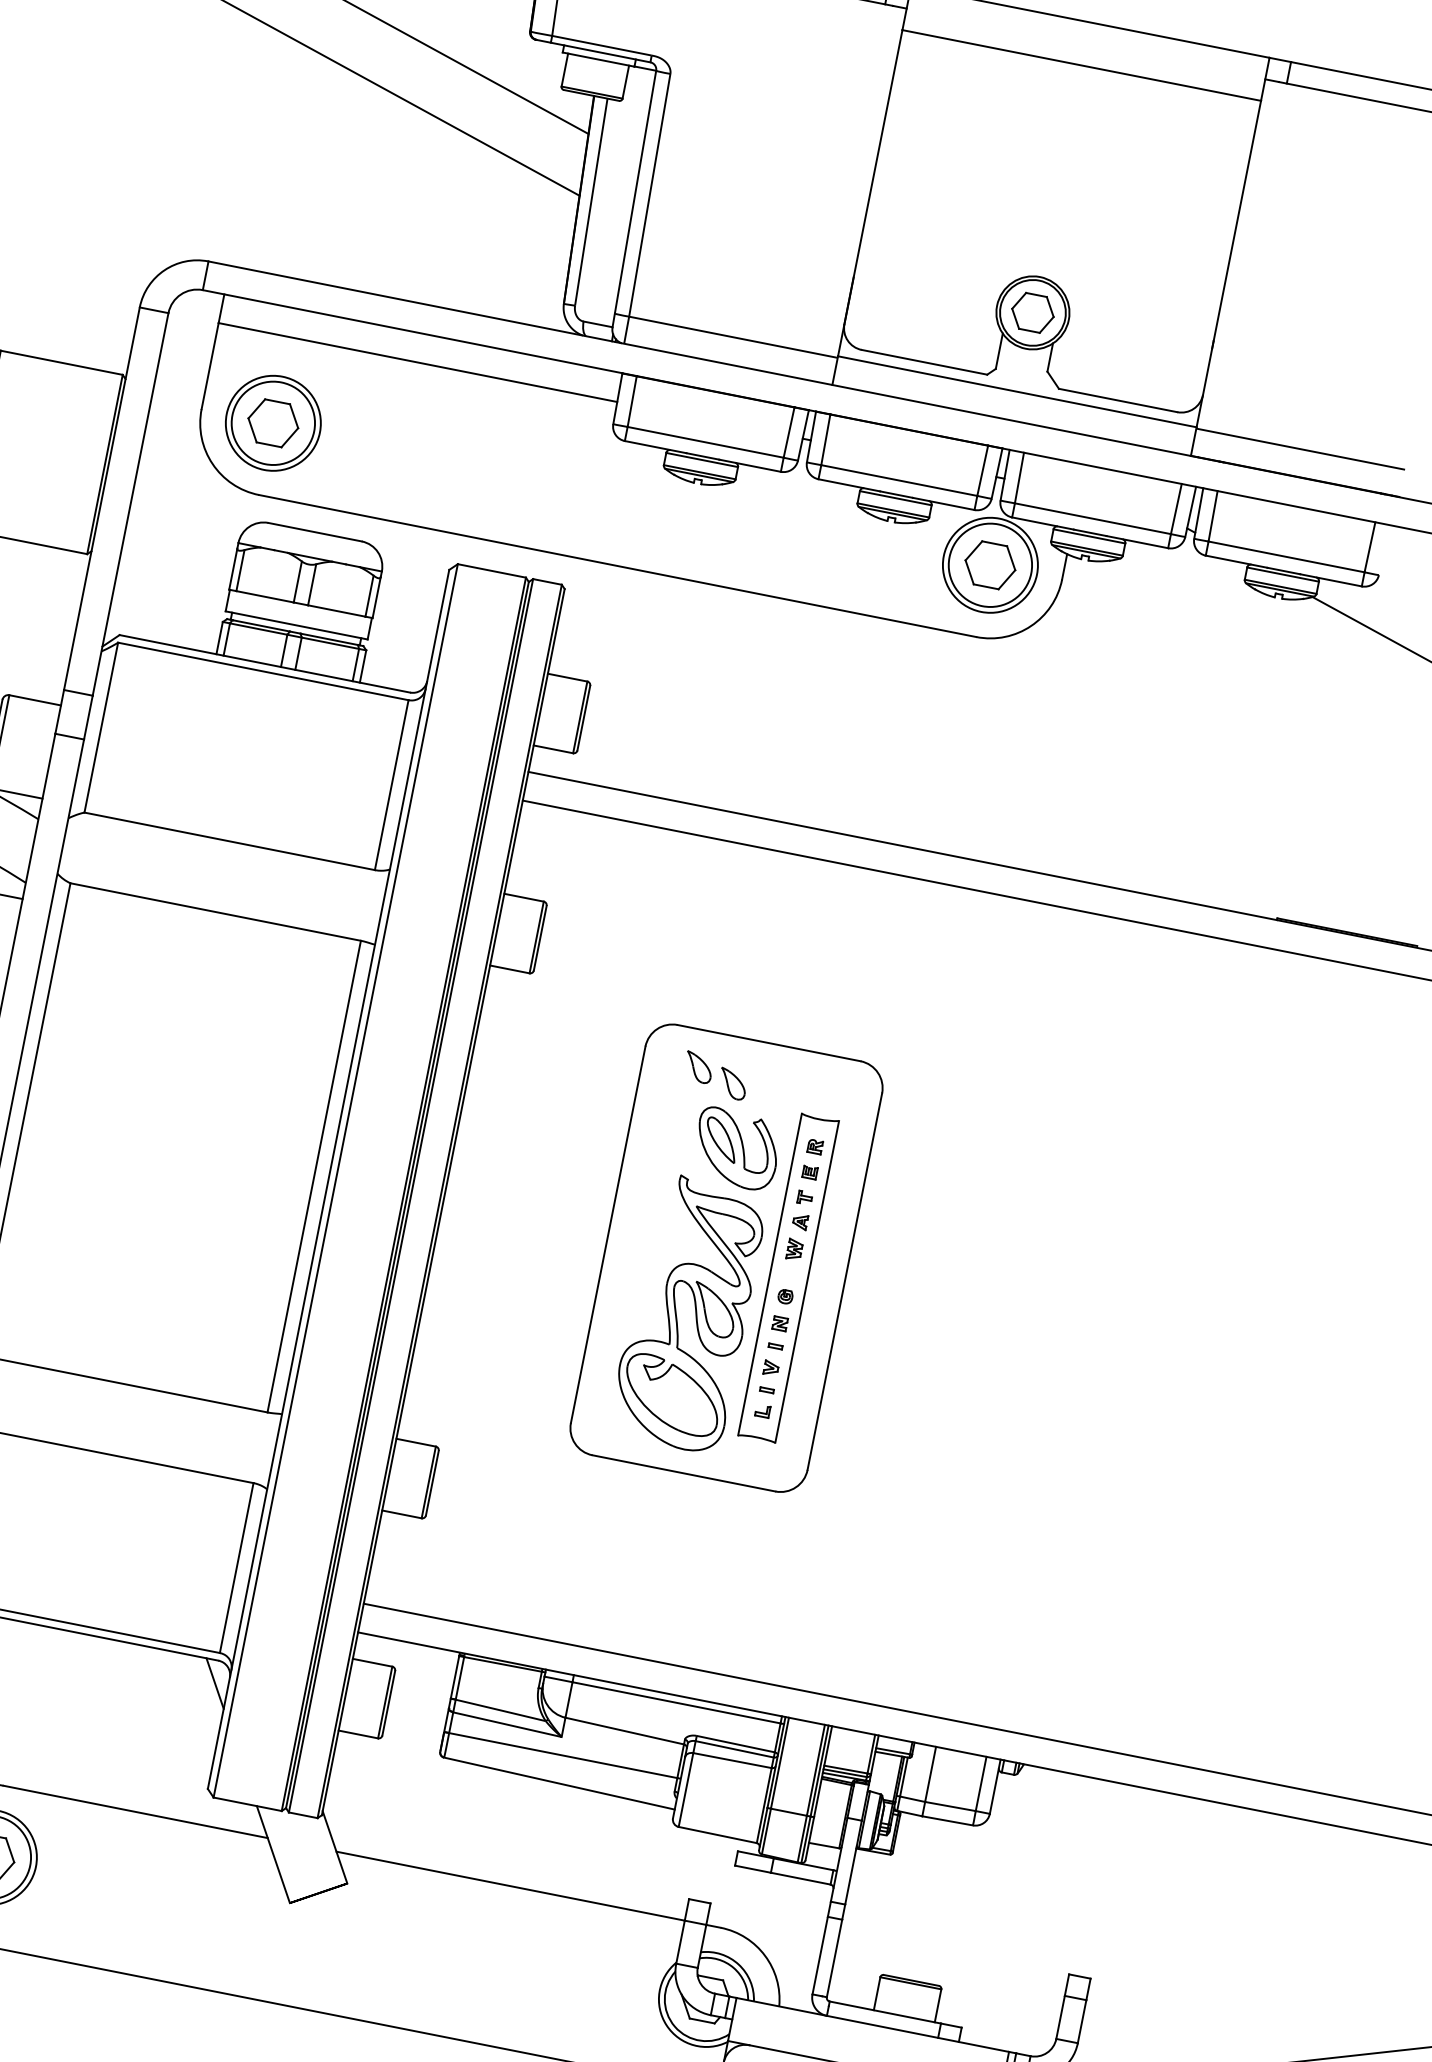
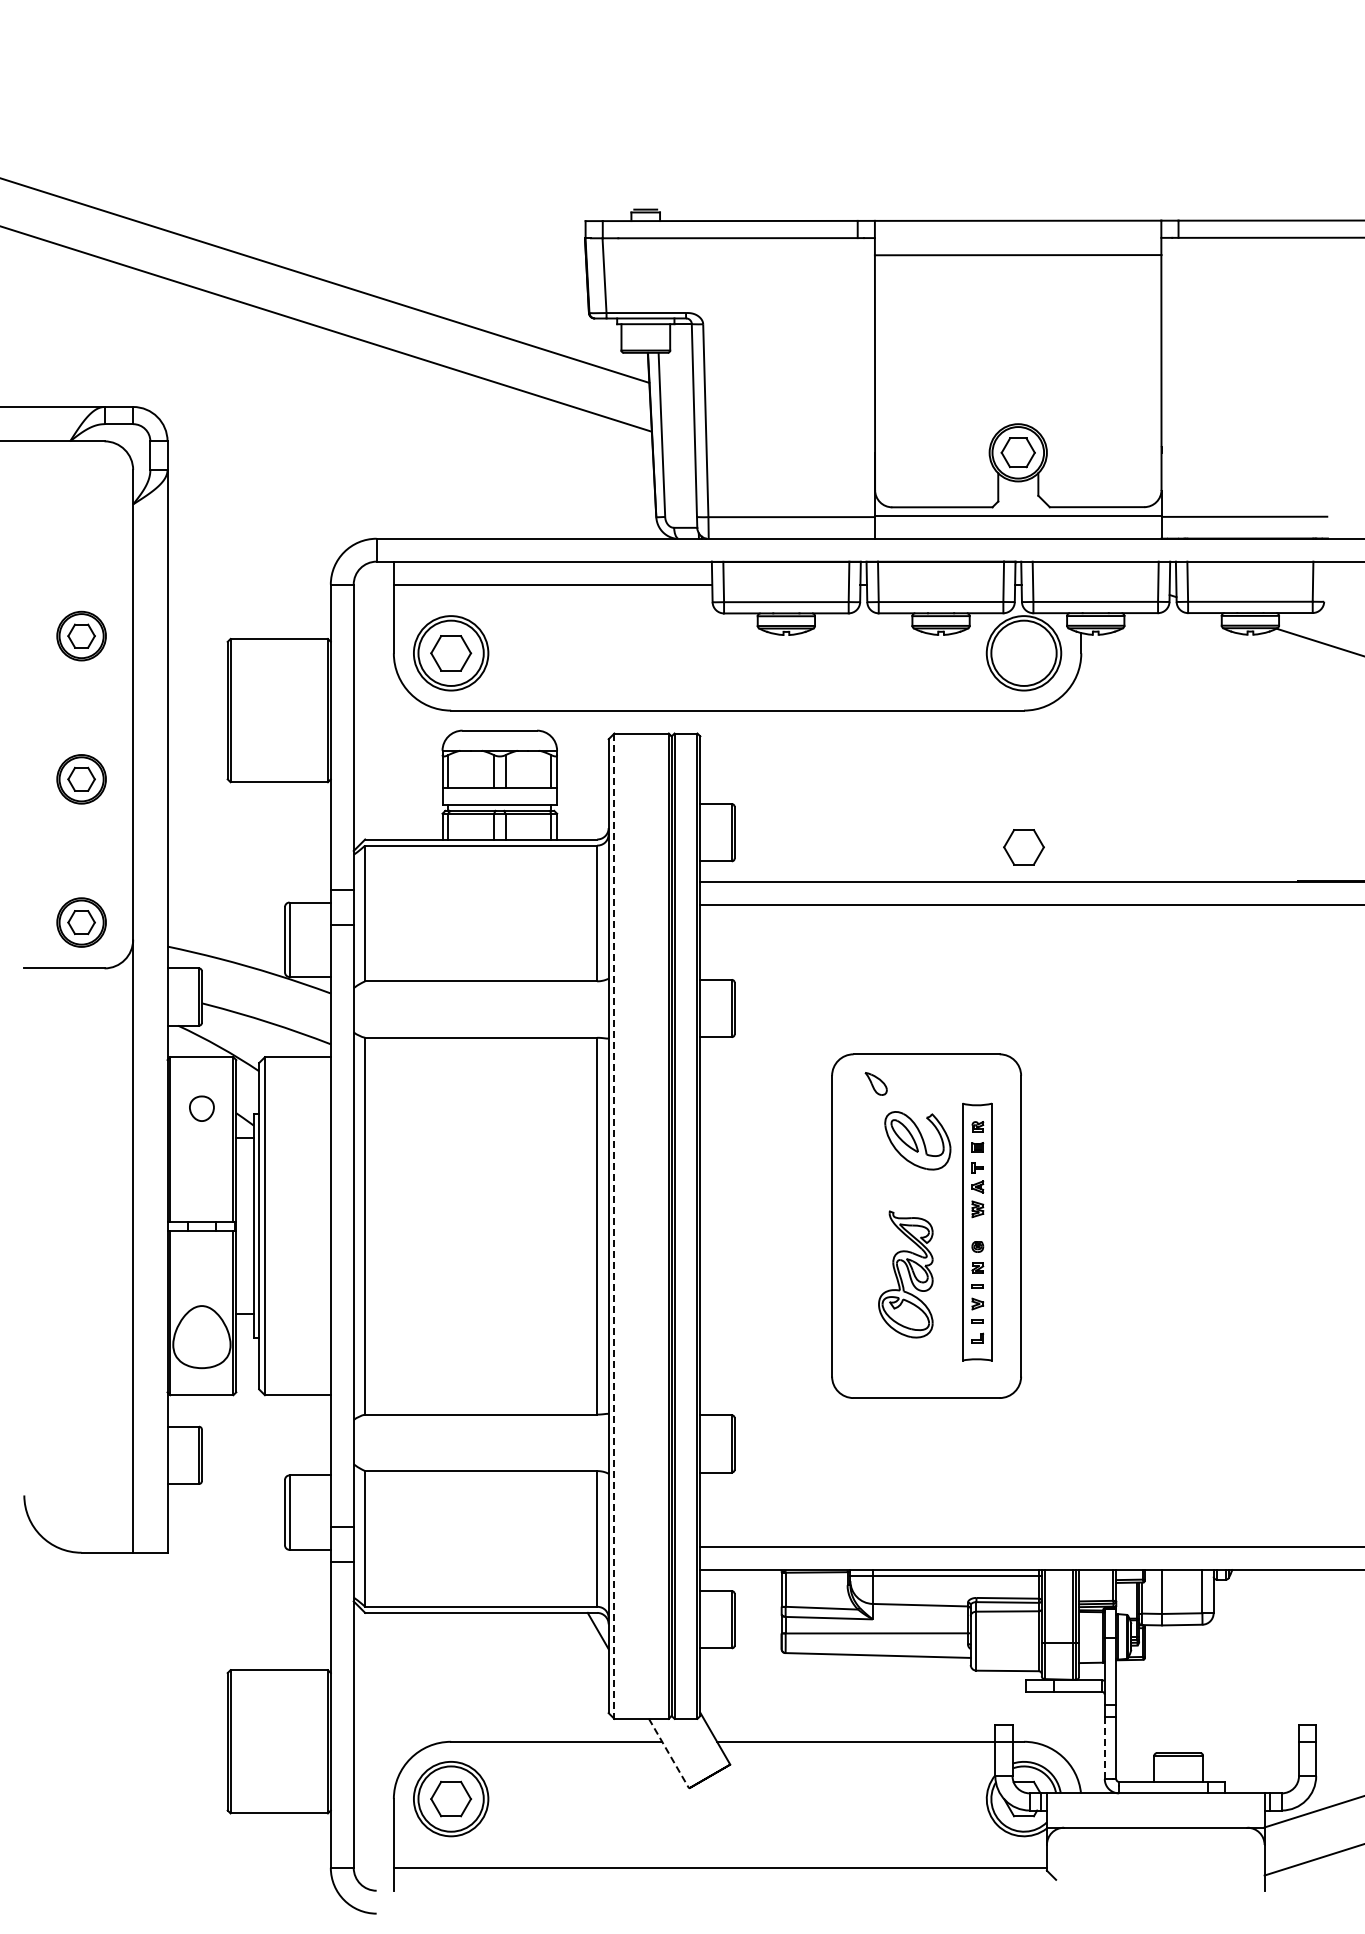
part: (989, 565) -> (1023, 847), moved
part: (732, 1084) -> (904, 1091), removed
line: (335, 1181) -> (614, 1226), solid -> dashed
part: (688, 1313) -> (905, 1274), size x0.6
line: (273, 1855) -> (669, 1754), solid -> dashed
line: (819, 1956) -> (1104, 1748), solid -> dashed

